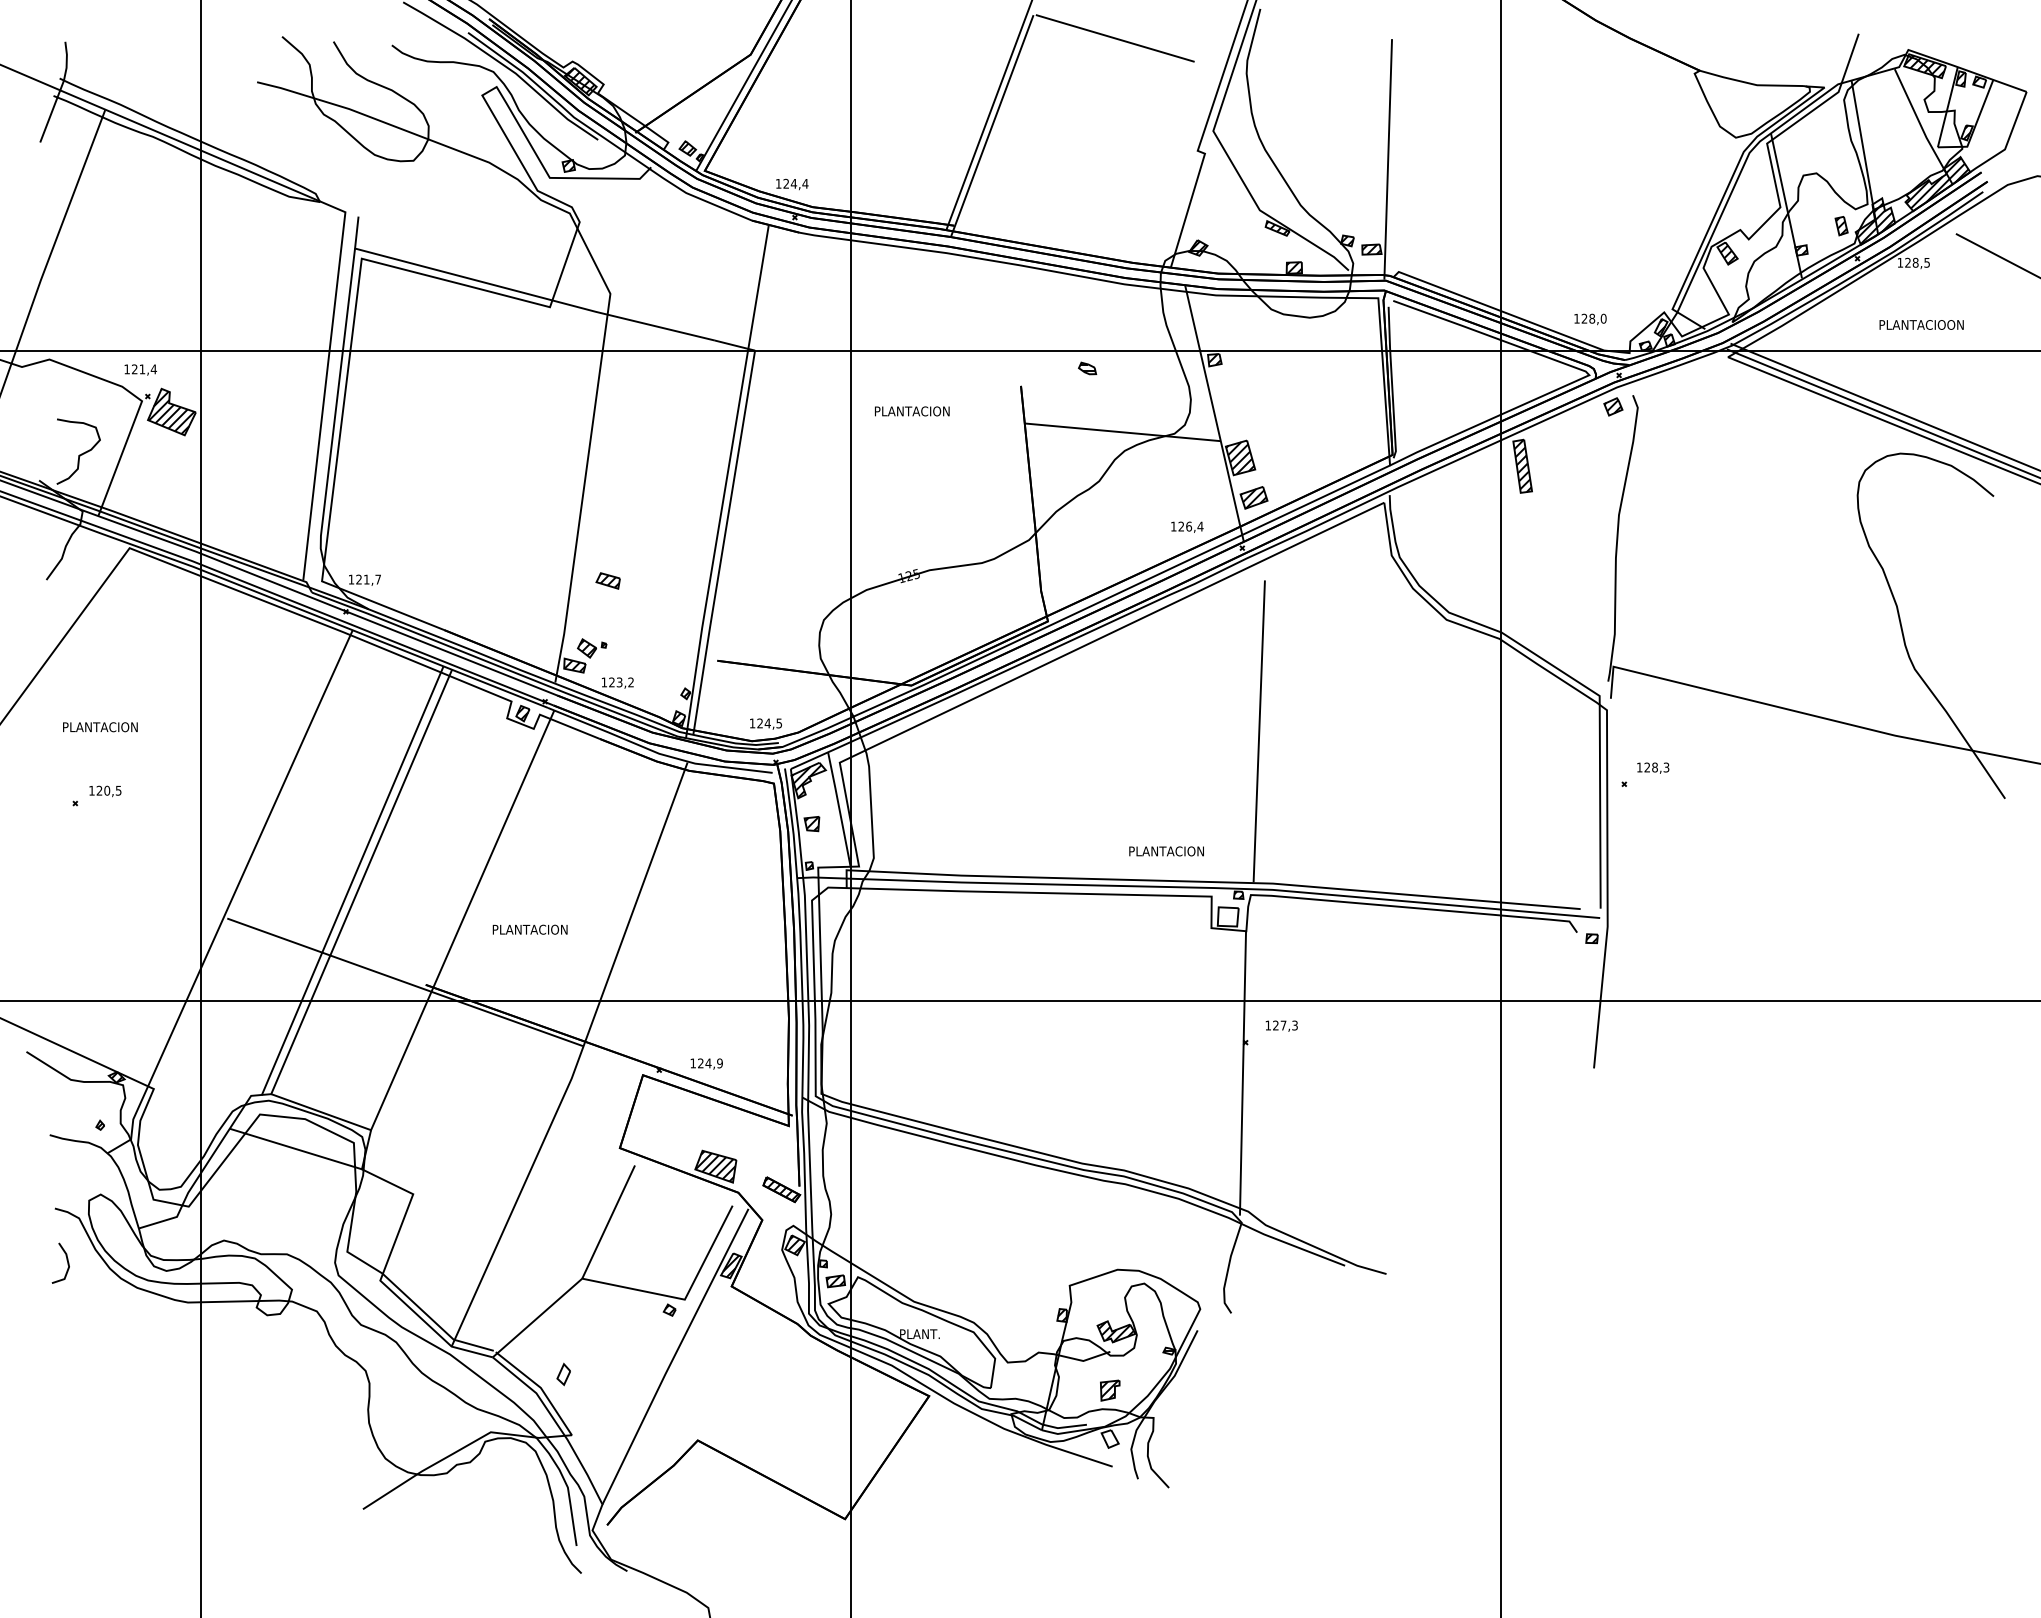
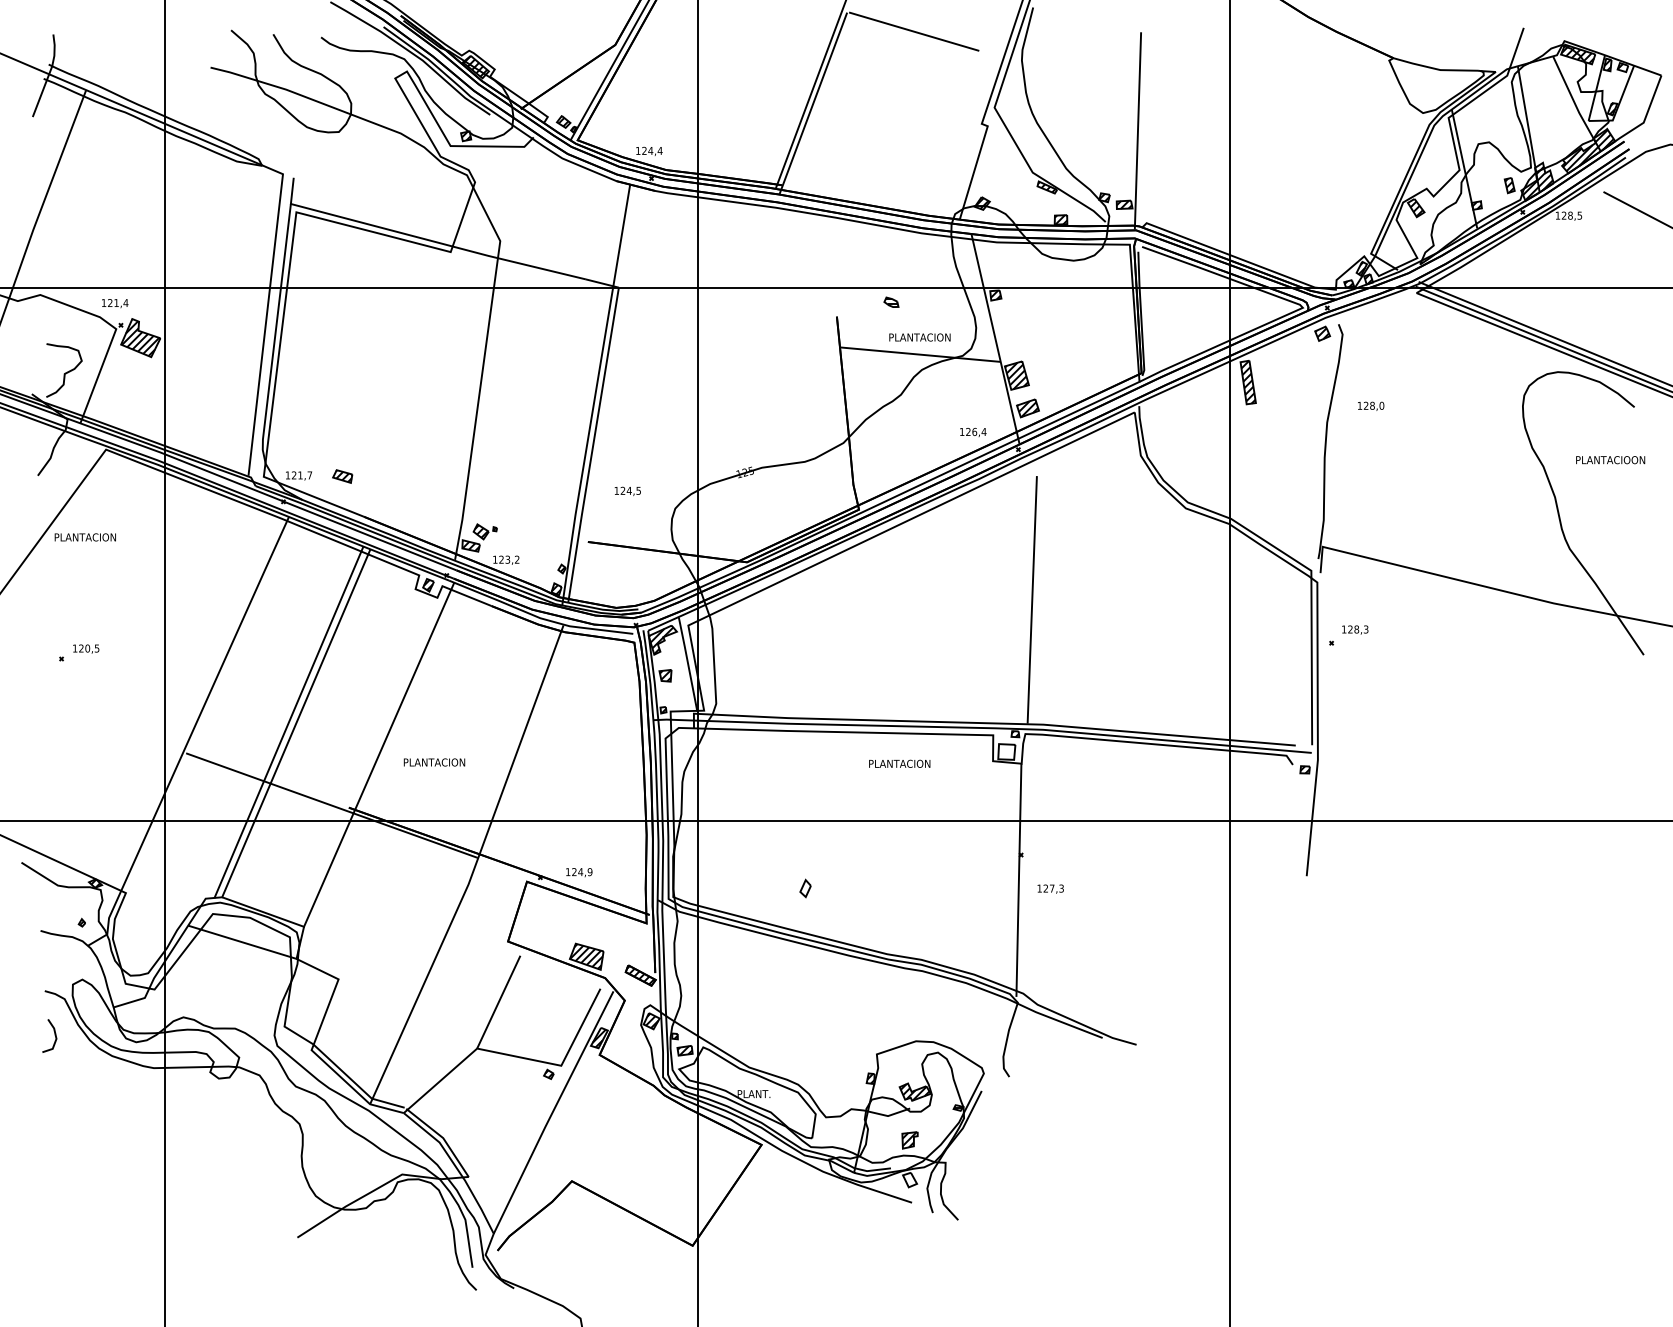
text: (1590, 319) -> (1371, 406), moved
text: (1921, 324) -> (1610, 459), moved
text: (912, 411) -> (920, 337), moved
part: (607, 580) -> (342, 476), moved
text: (765, 723) -> (627, 490), moved
text: (100, 727) -> (85, 537), moved
text: (1166, 851) -> (899, 763), moved
text: (1281, 1025) -> (1050, 888), moved
part: (563, 1374) -> (805, 888), moved

